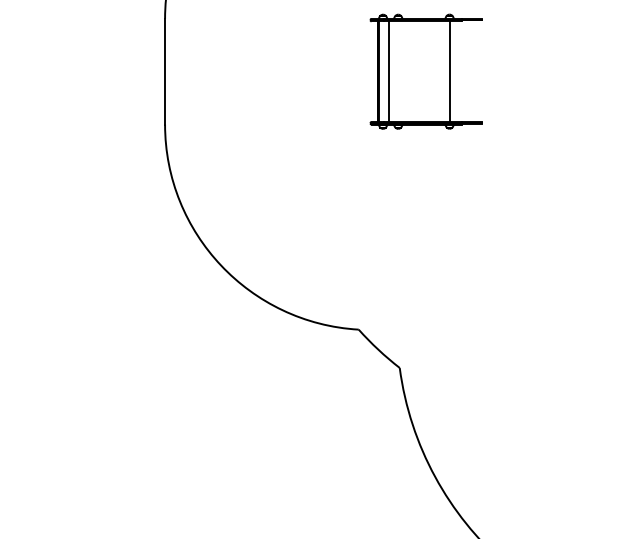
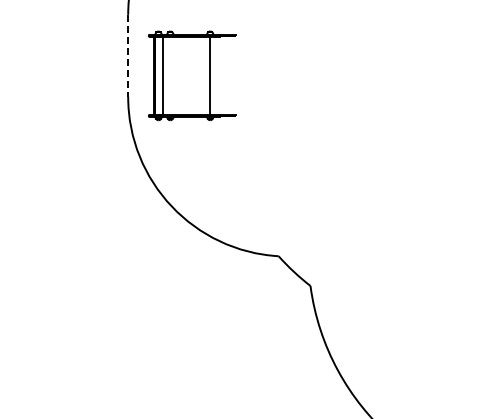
part: (426, 71) -> (192, 75), moved
line: (165, 72) -> (128, 56), solid -> dashed

